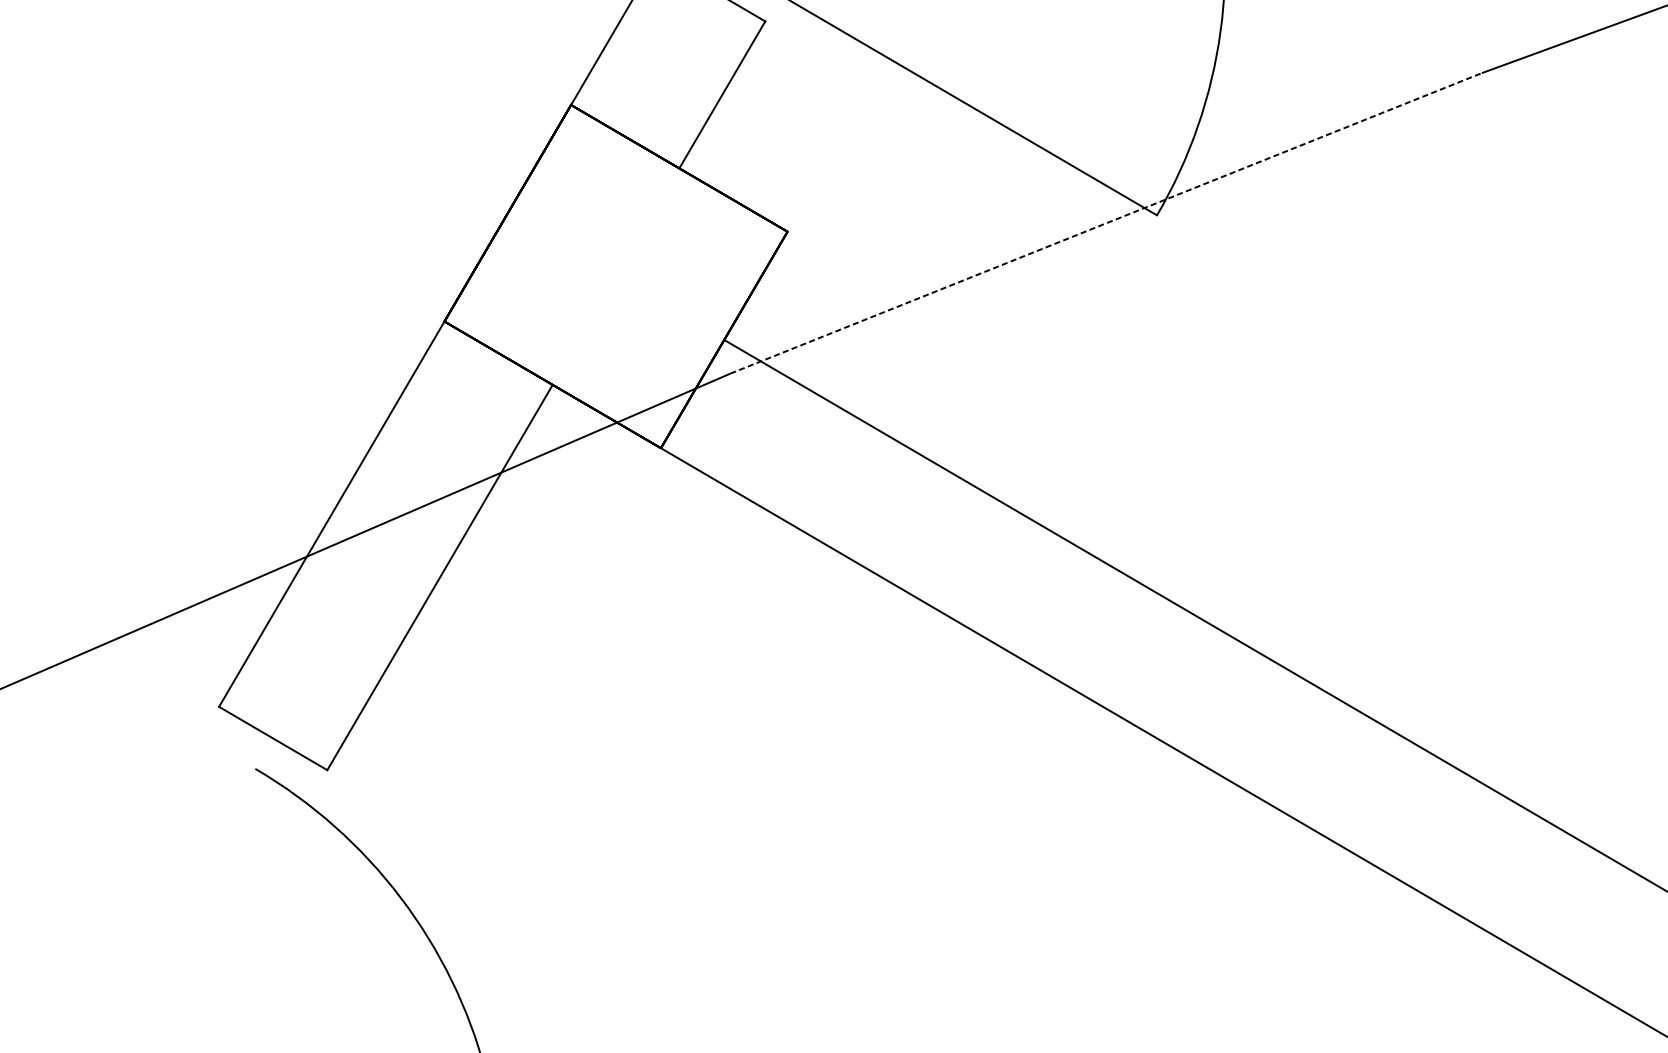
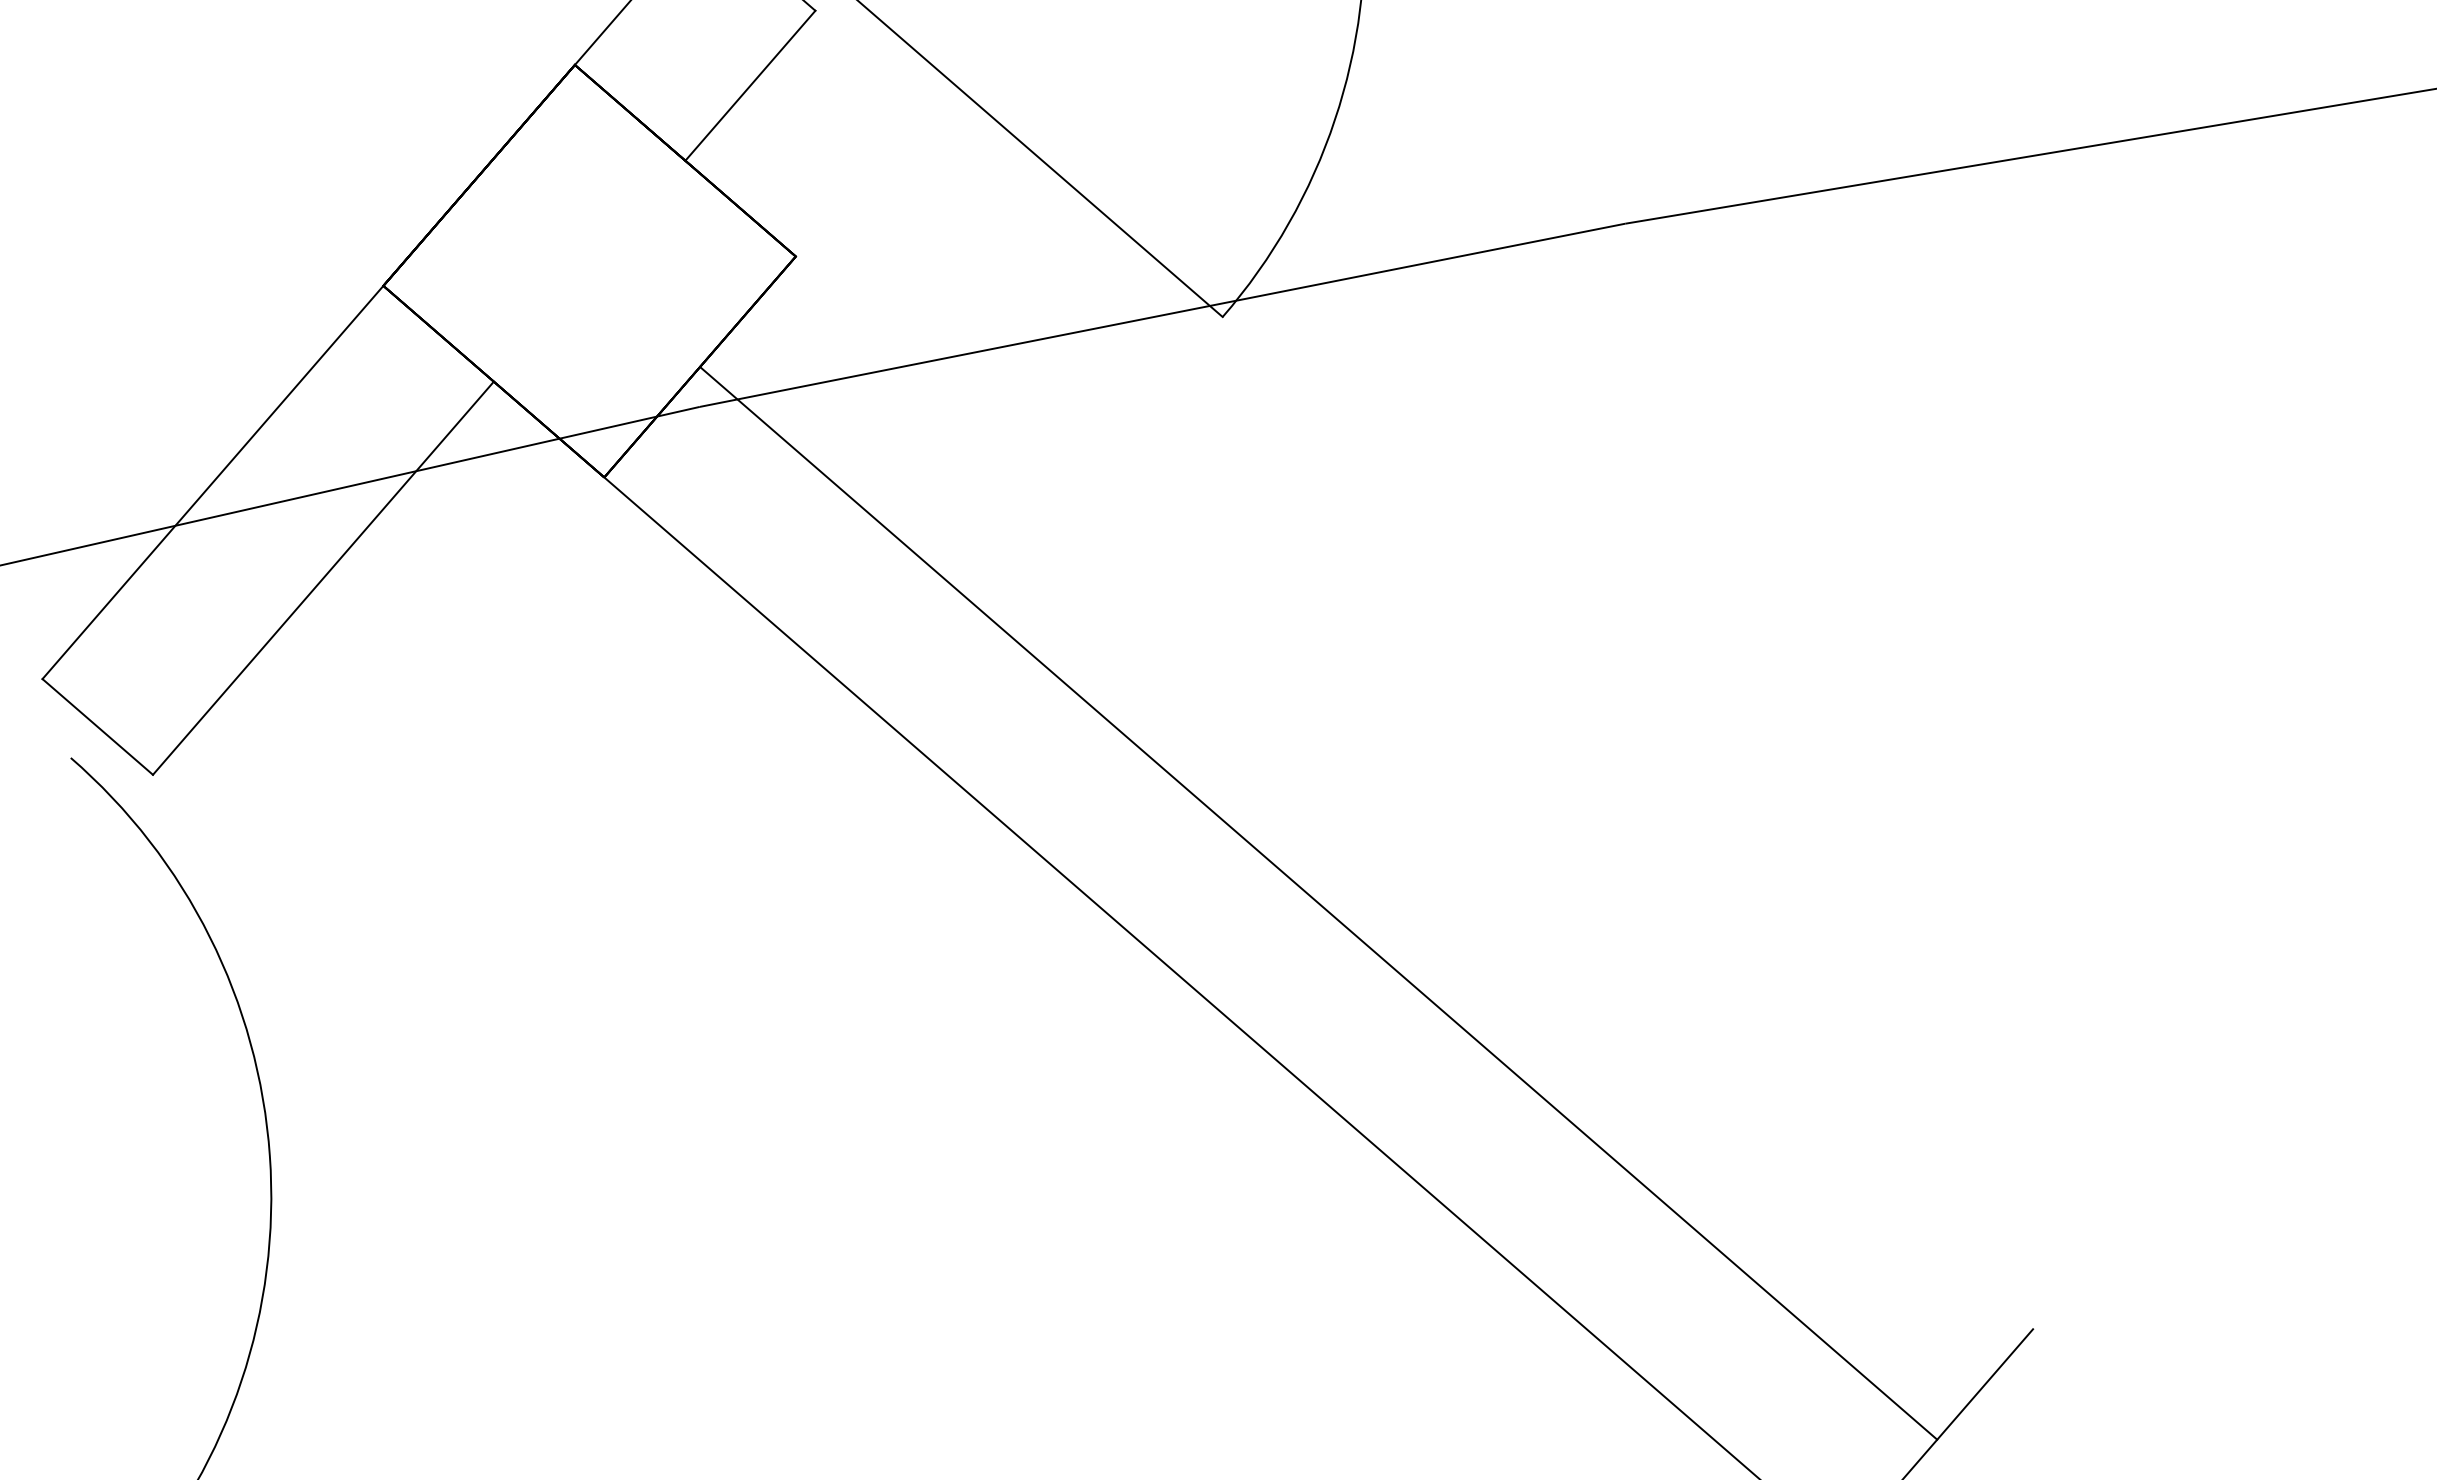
line: (1106, 223) -> (1162, 315), dashed -> solid

